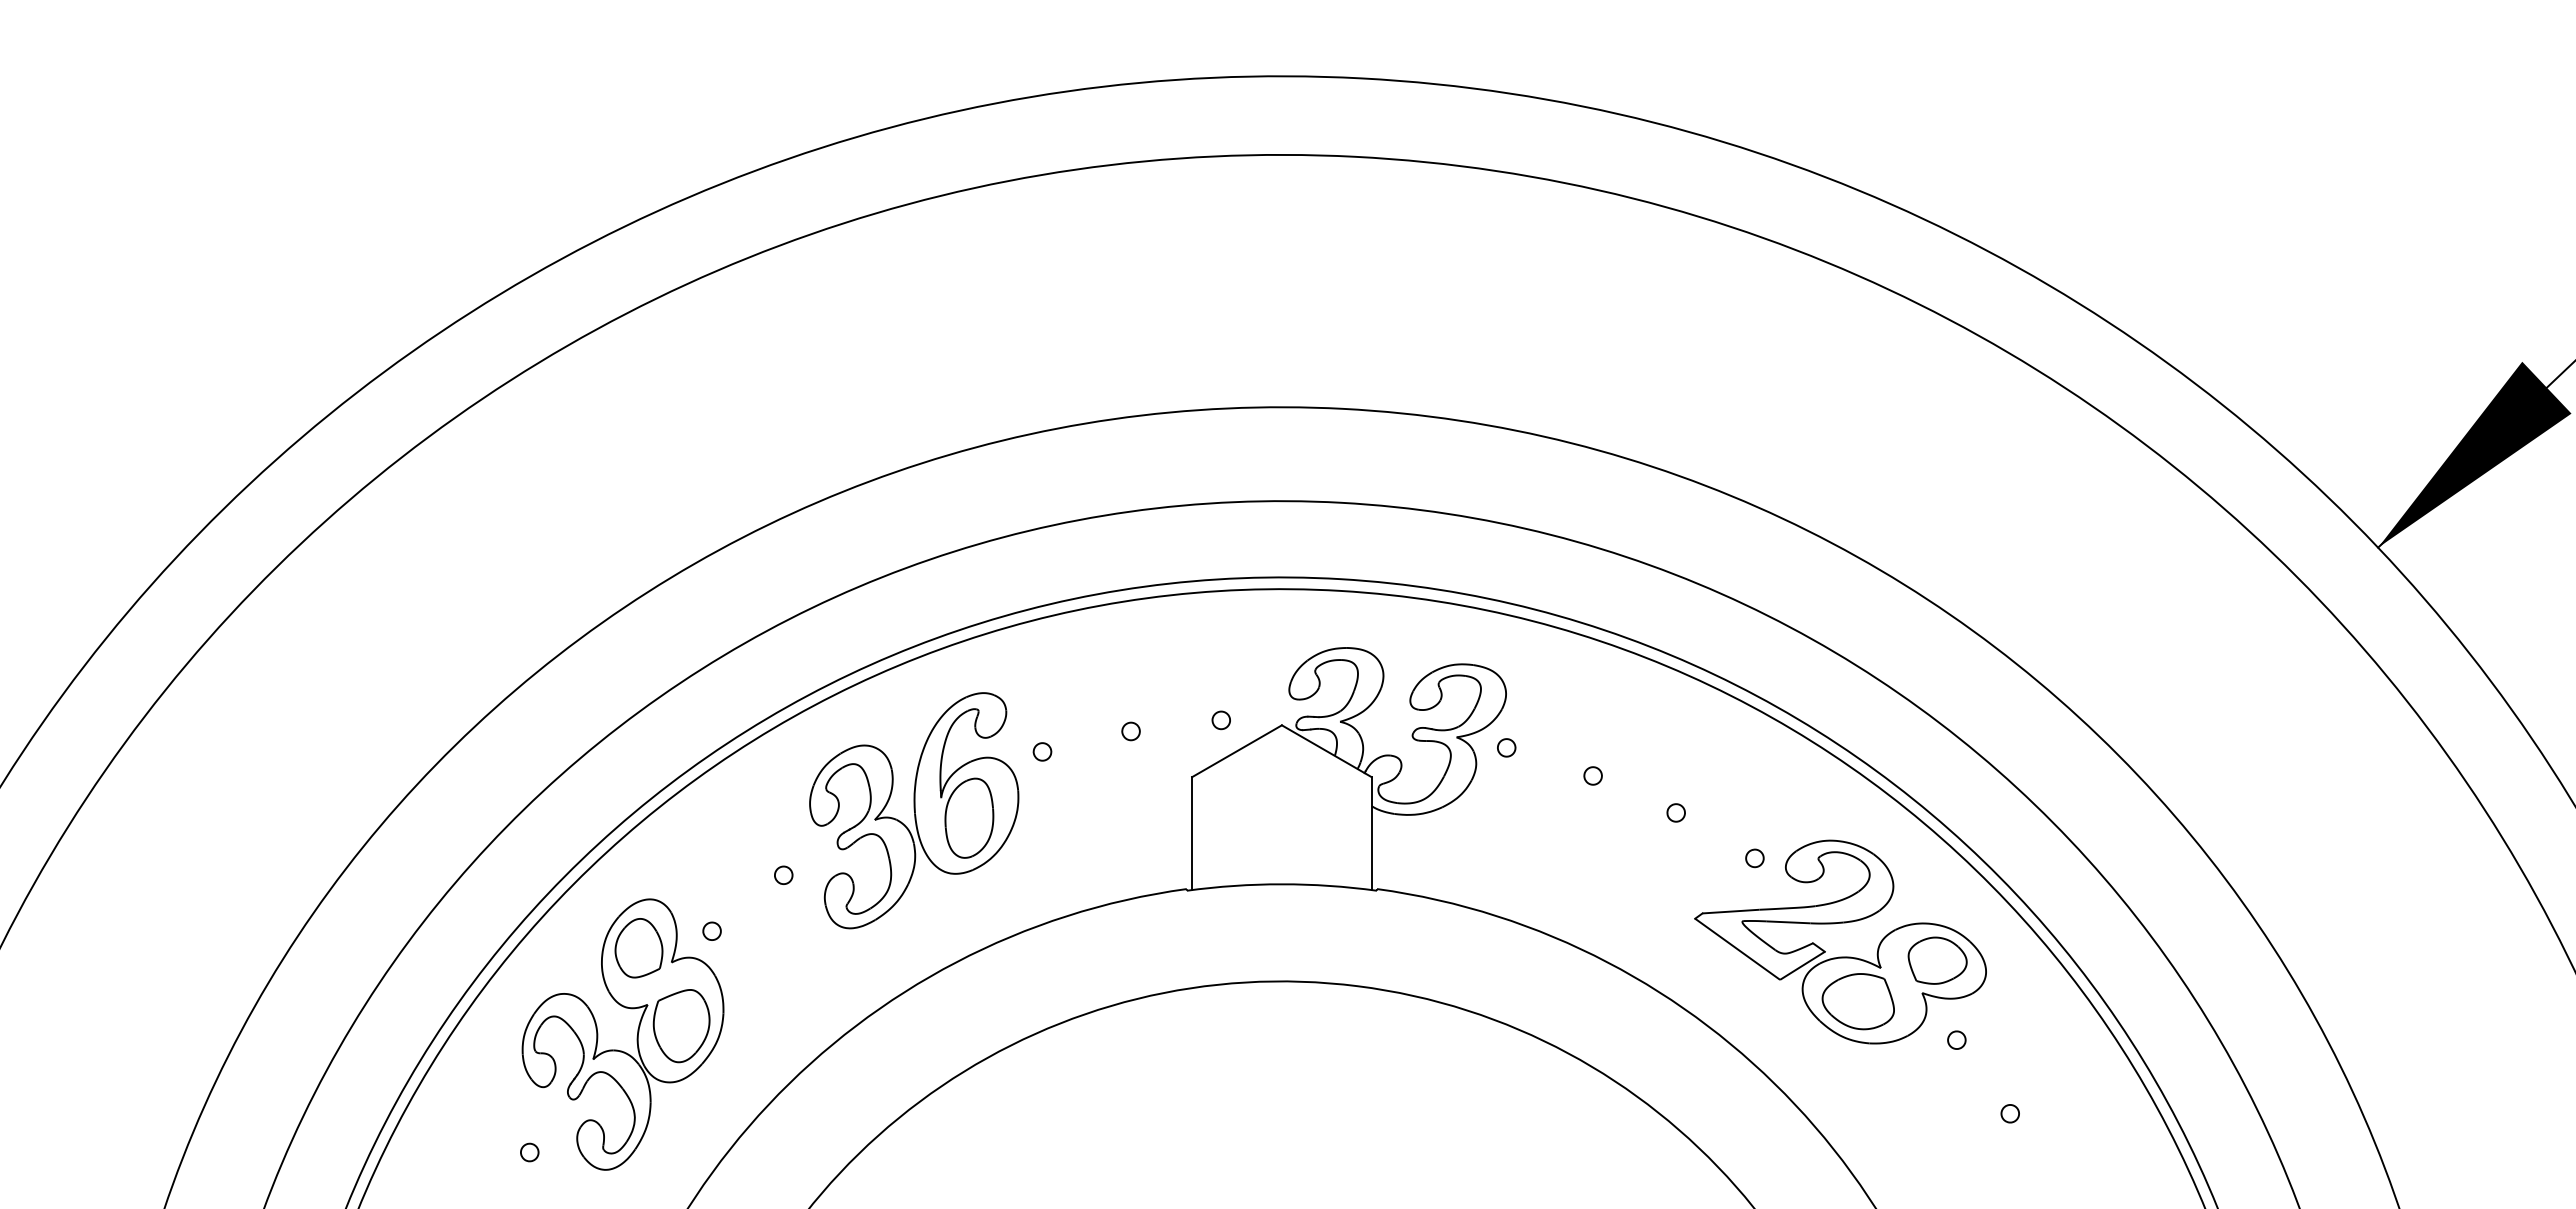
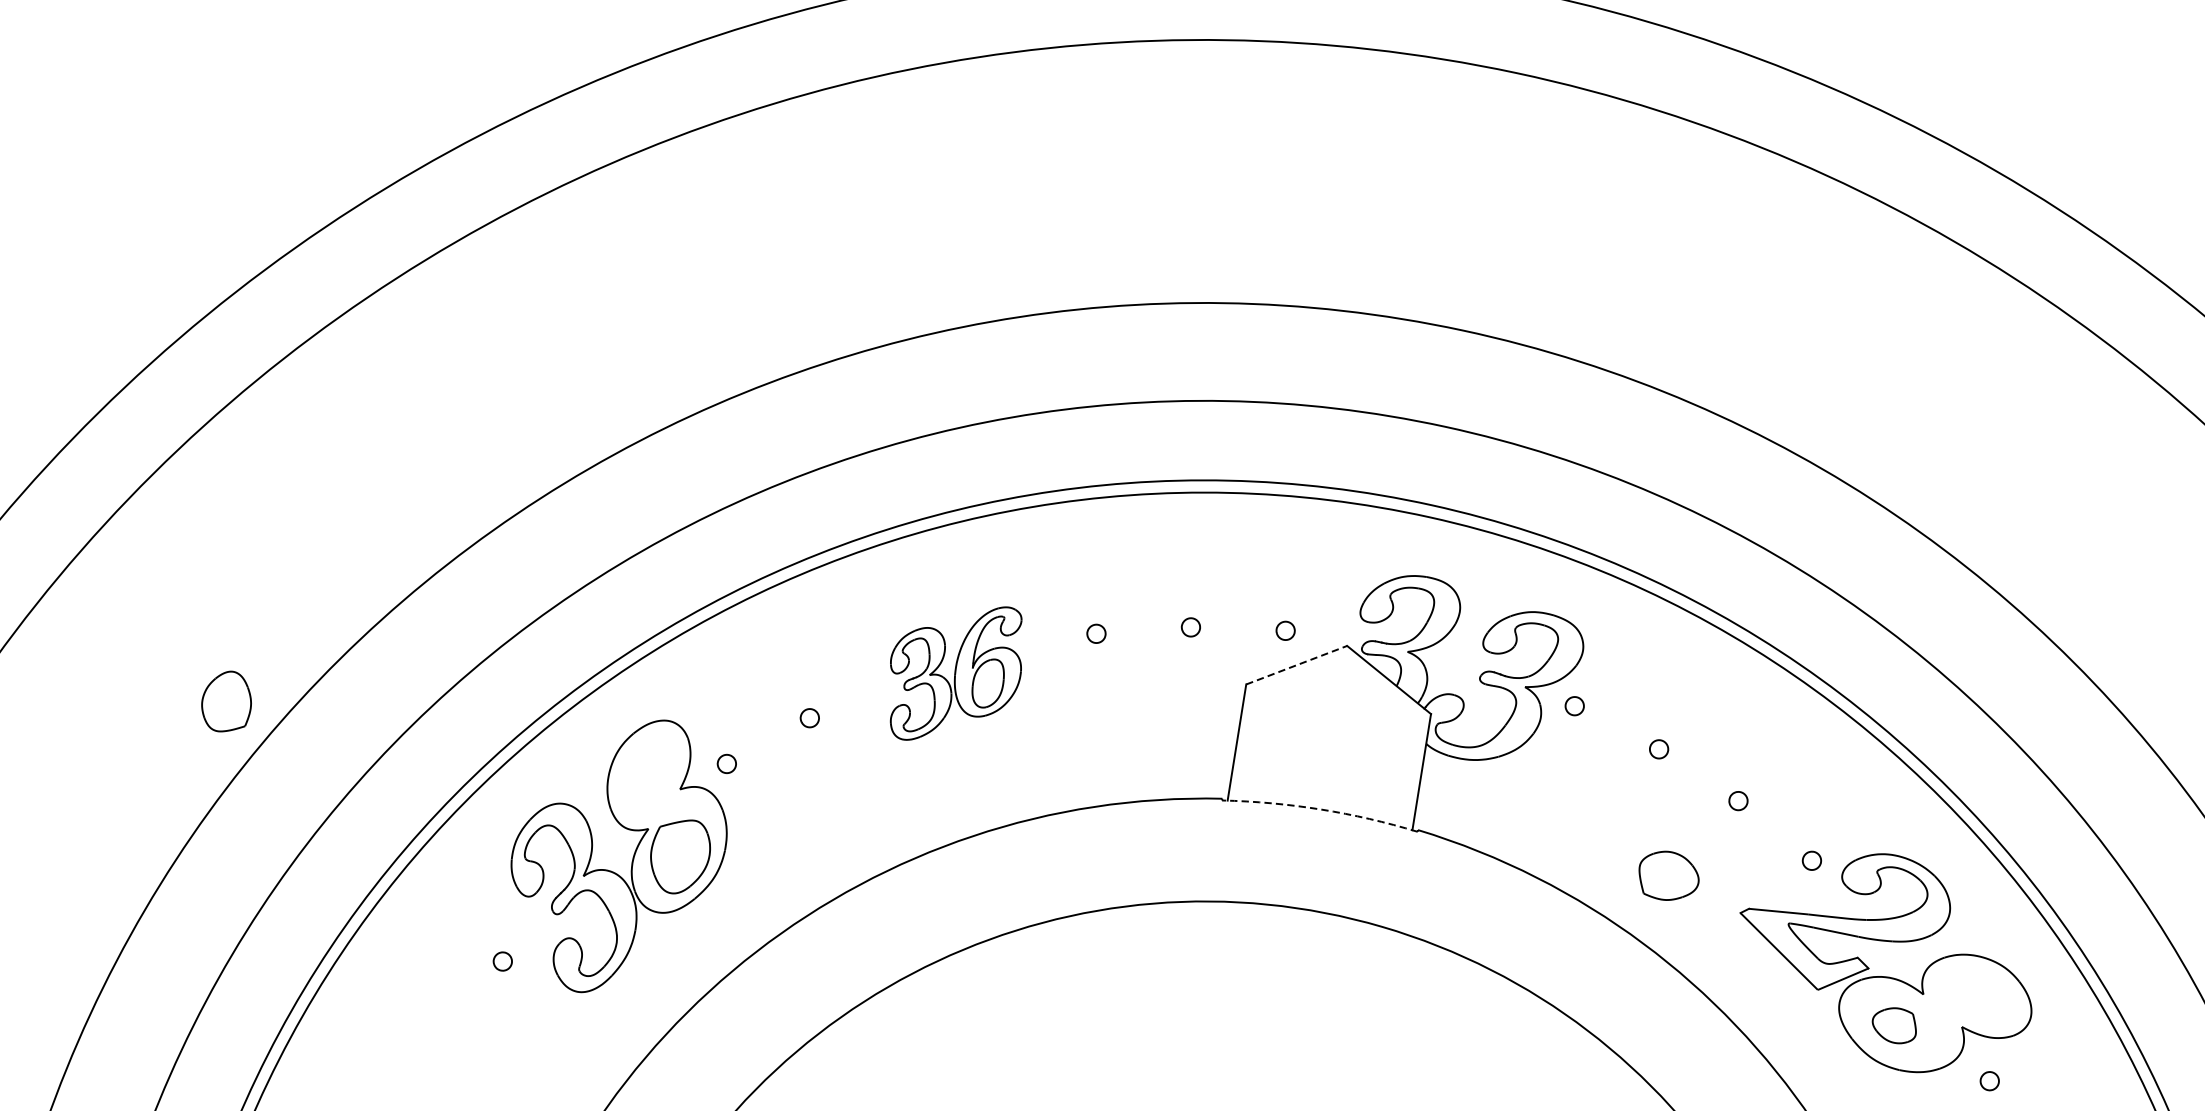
line: (1237, 751) -> (1297, 665), solid -> dashed
part: (914, 810) -> (955, 673), size x0.6
arc: (1281, 884) -> (1320, 809), solid -> dashed
part: (638, 948) -> (226, 701), moved
part: (1937, 960) -> (1668, 875), moved
part: (1857, 1001) -> (1893, 1024), size x0.6

